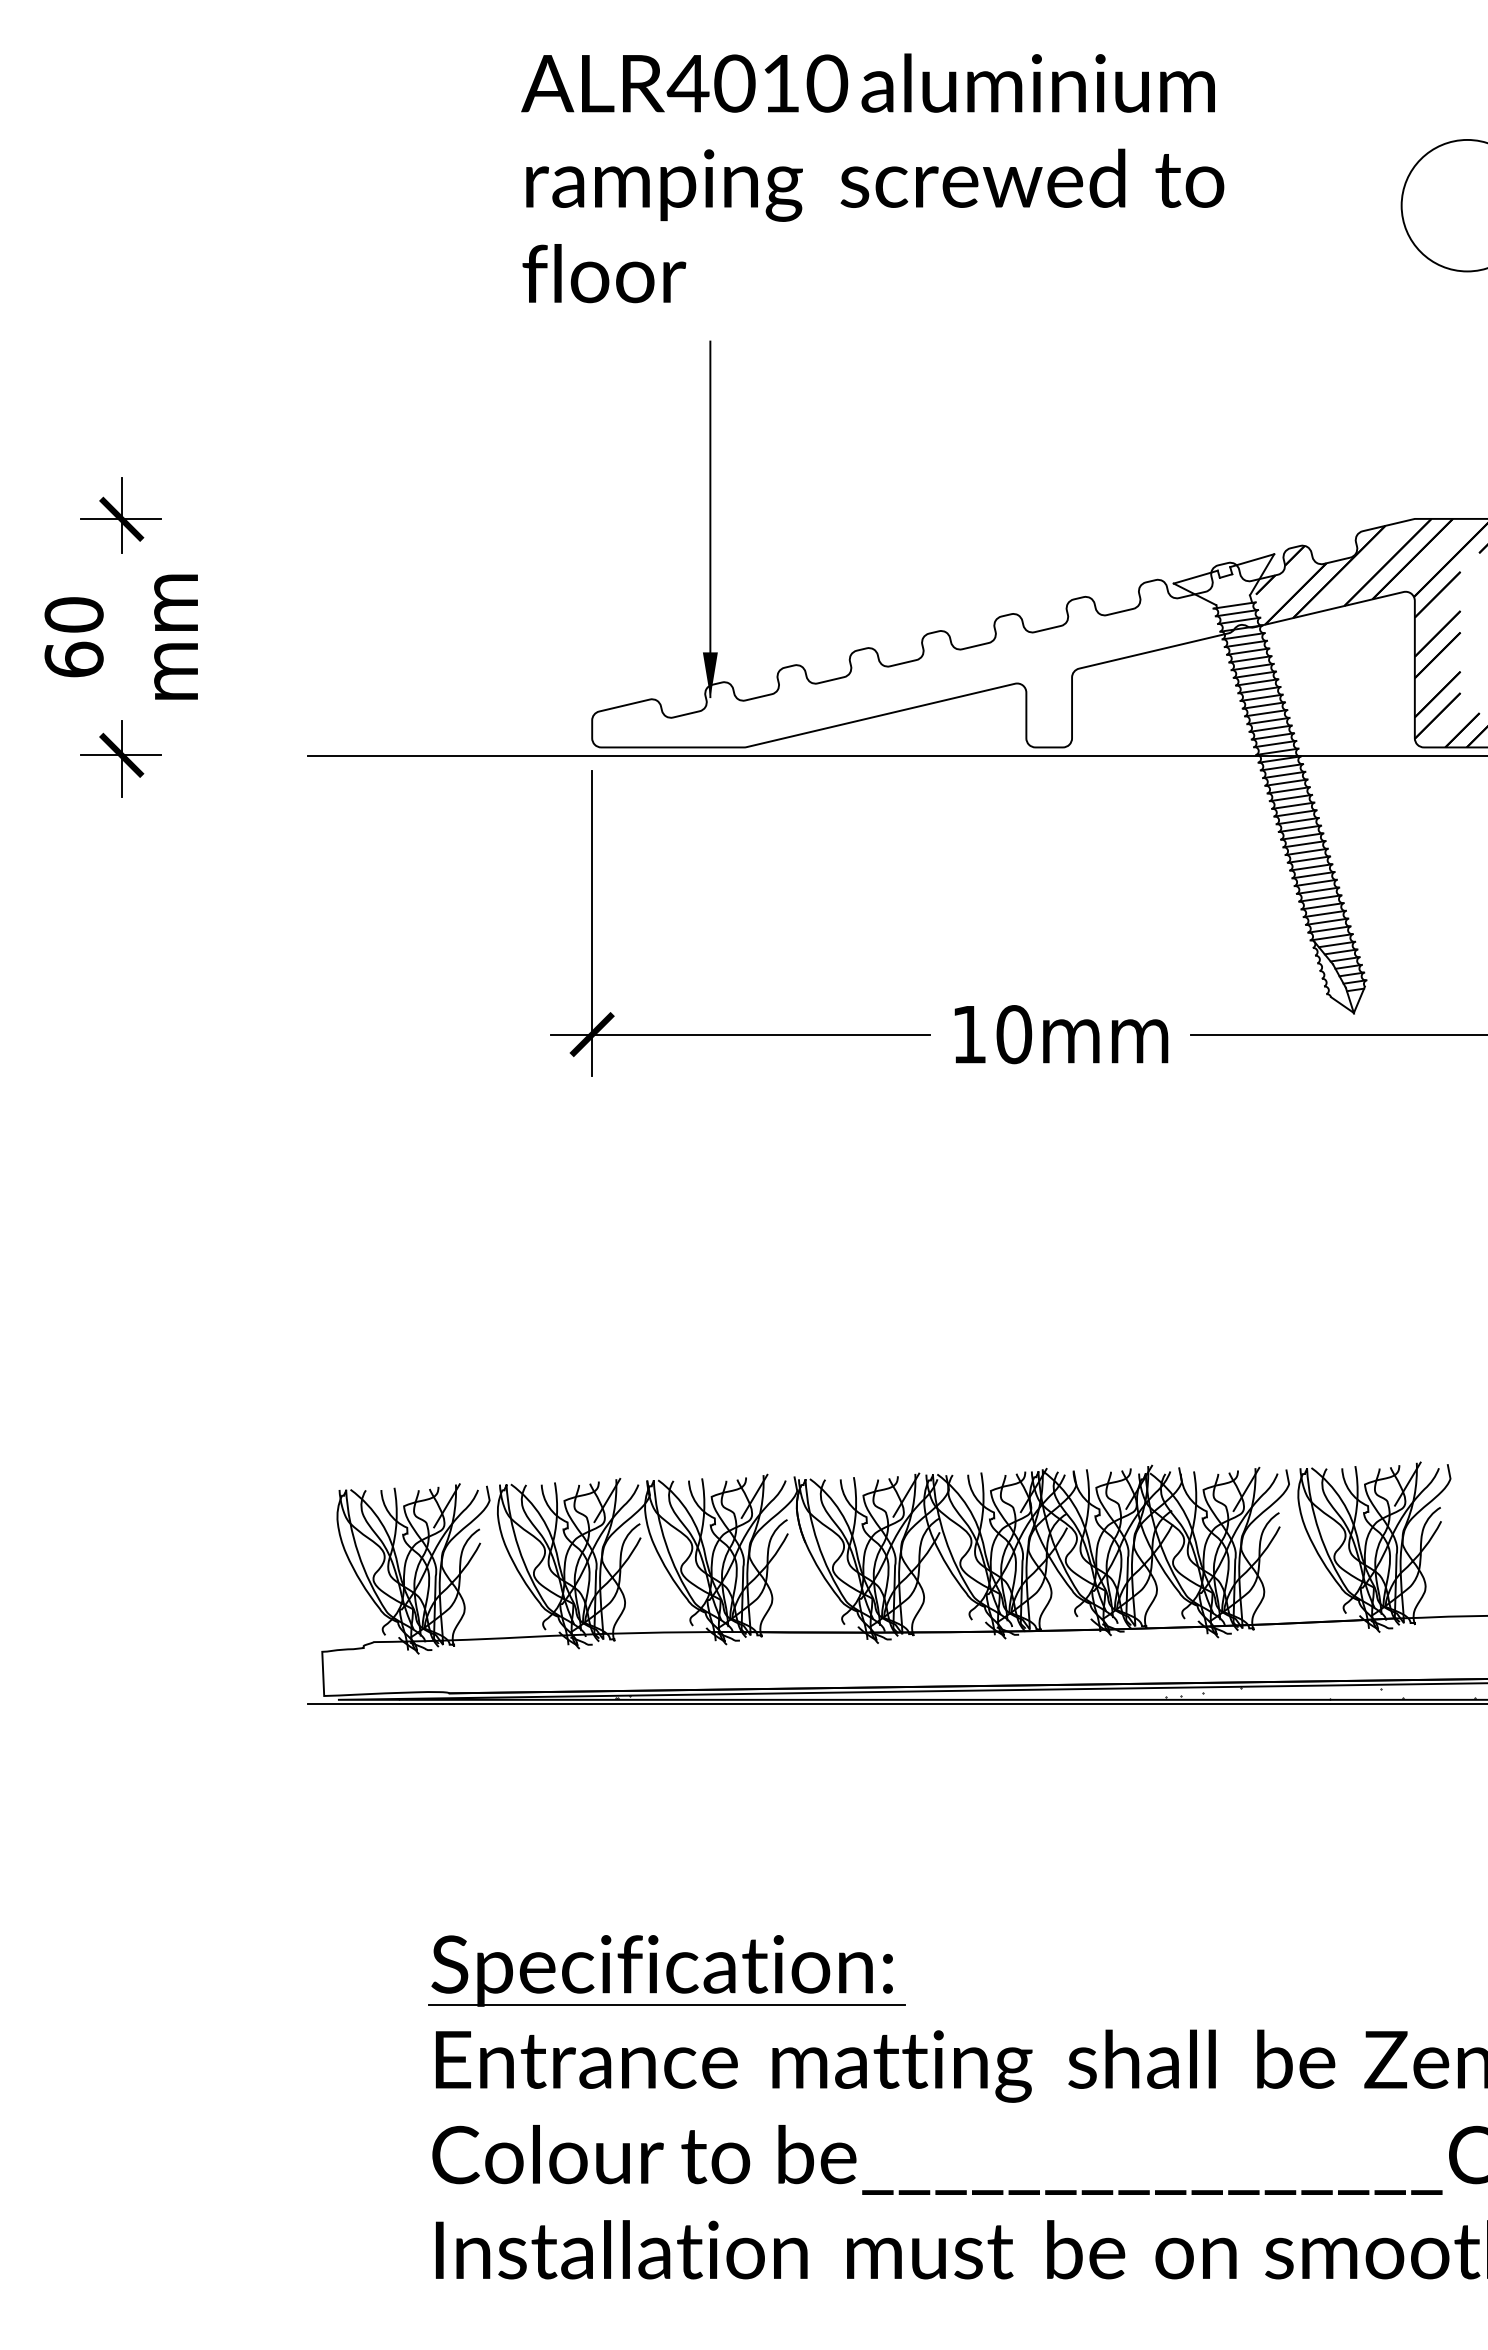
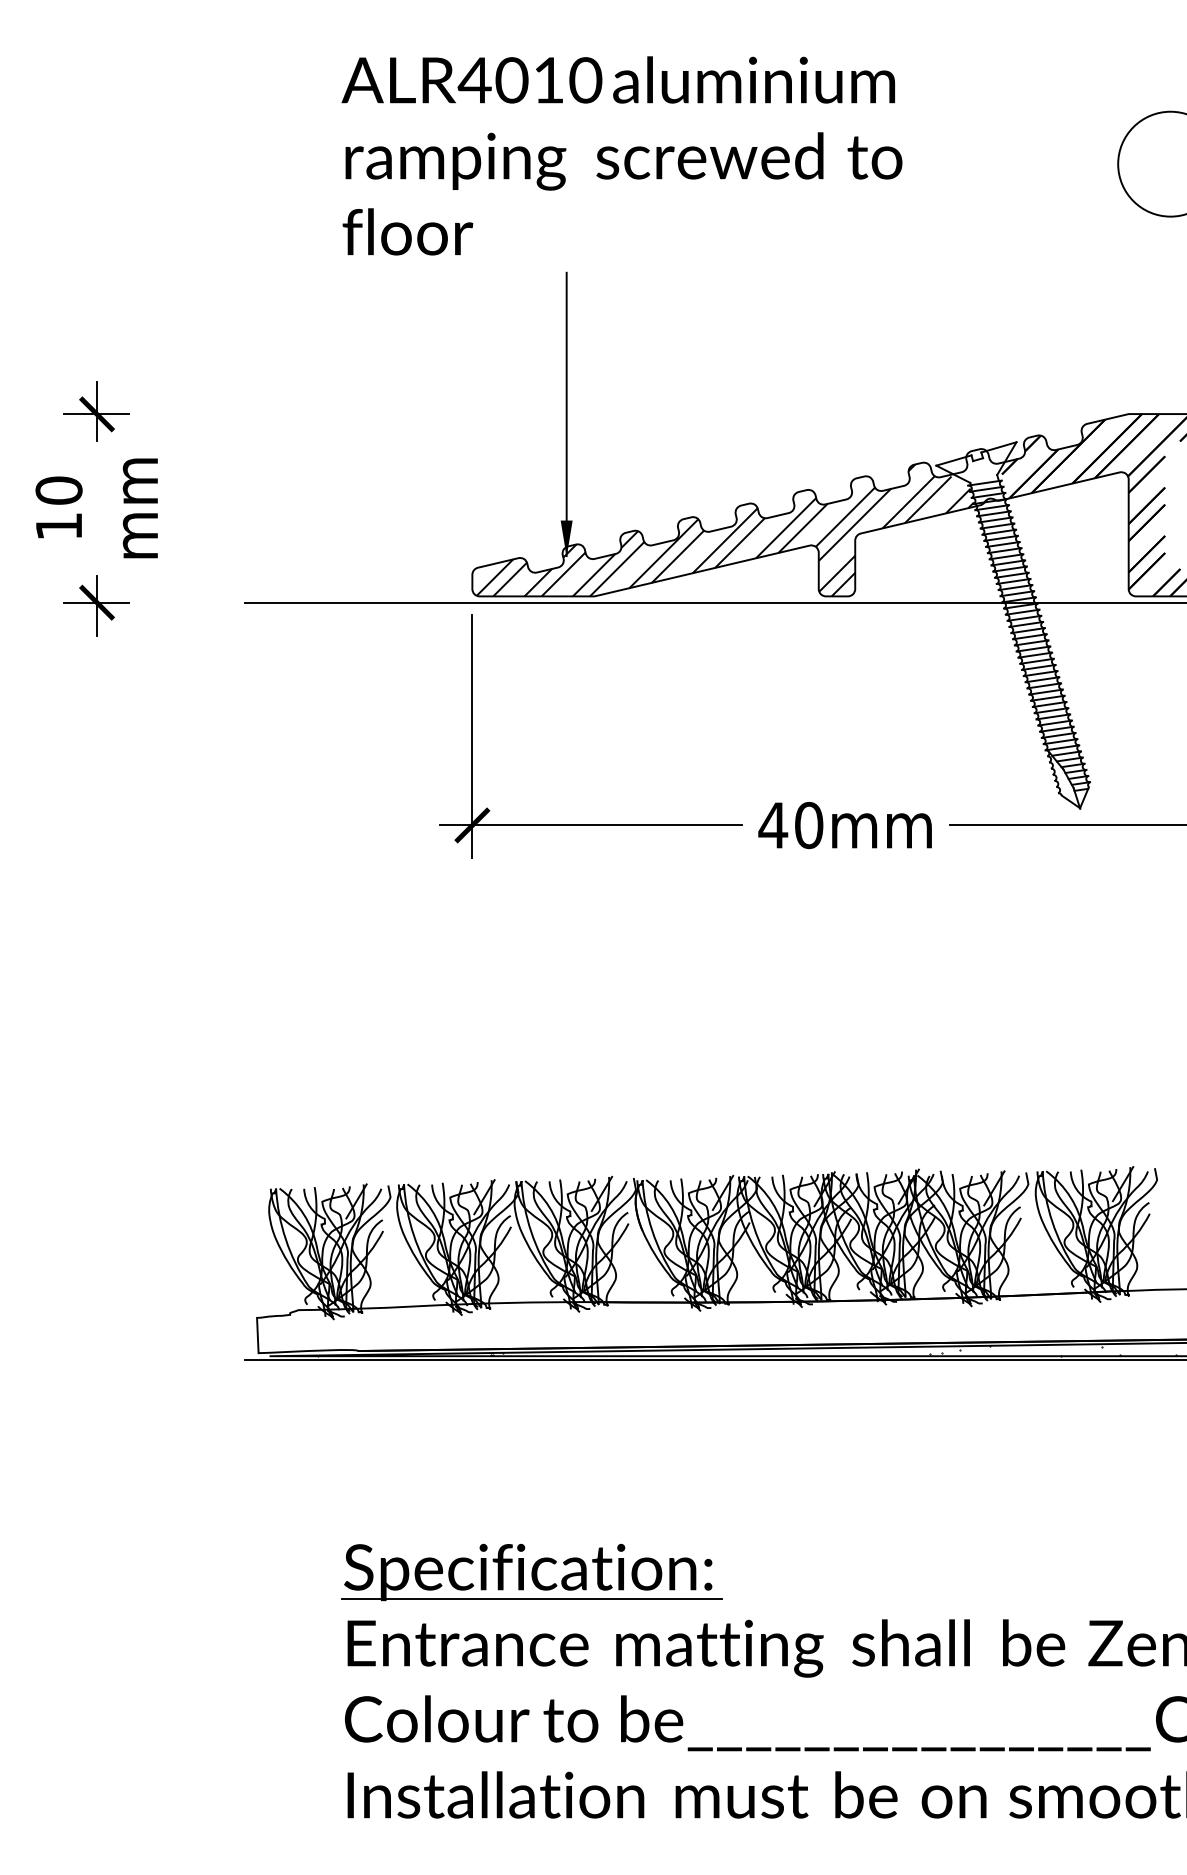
text: (872, 178) -> (621, 156), moved
text: (73, 659) -> (58, 526), 60 -> 10
hatch: (908, 664) -> (724, 530), added
text: (968, 1034) -> (772, 825), 10mm -> 40mm

